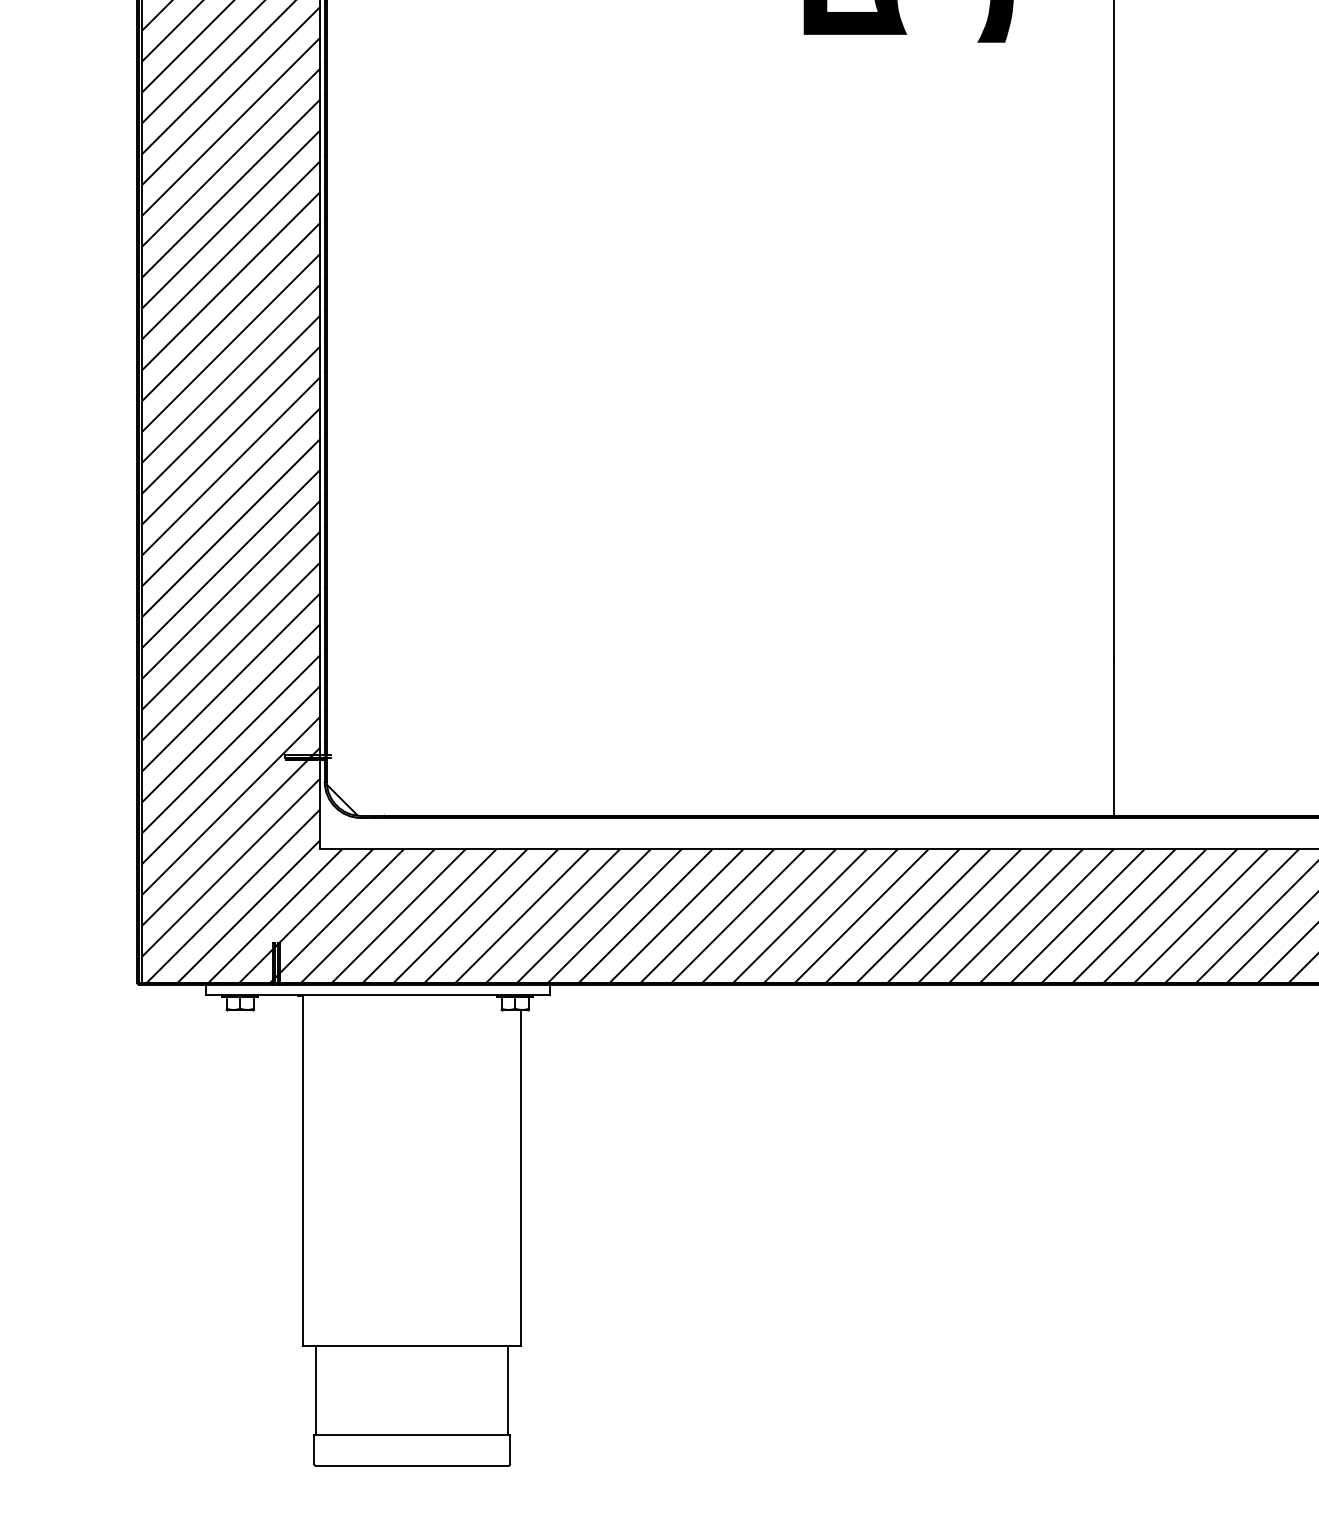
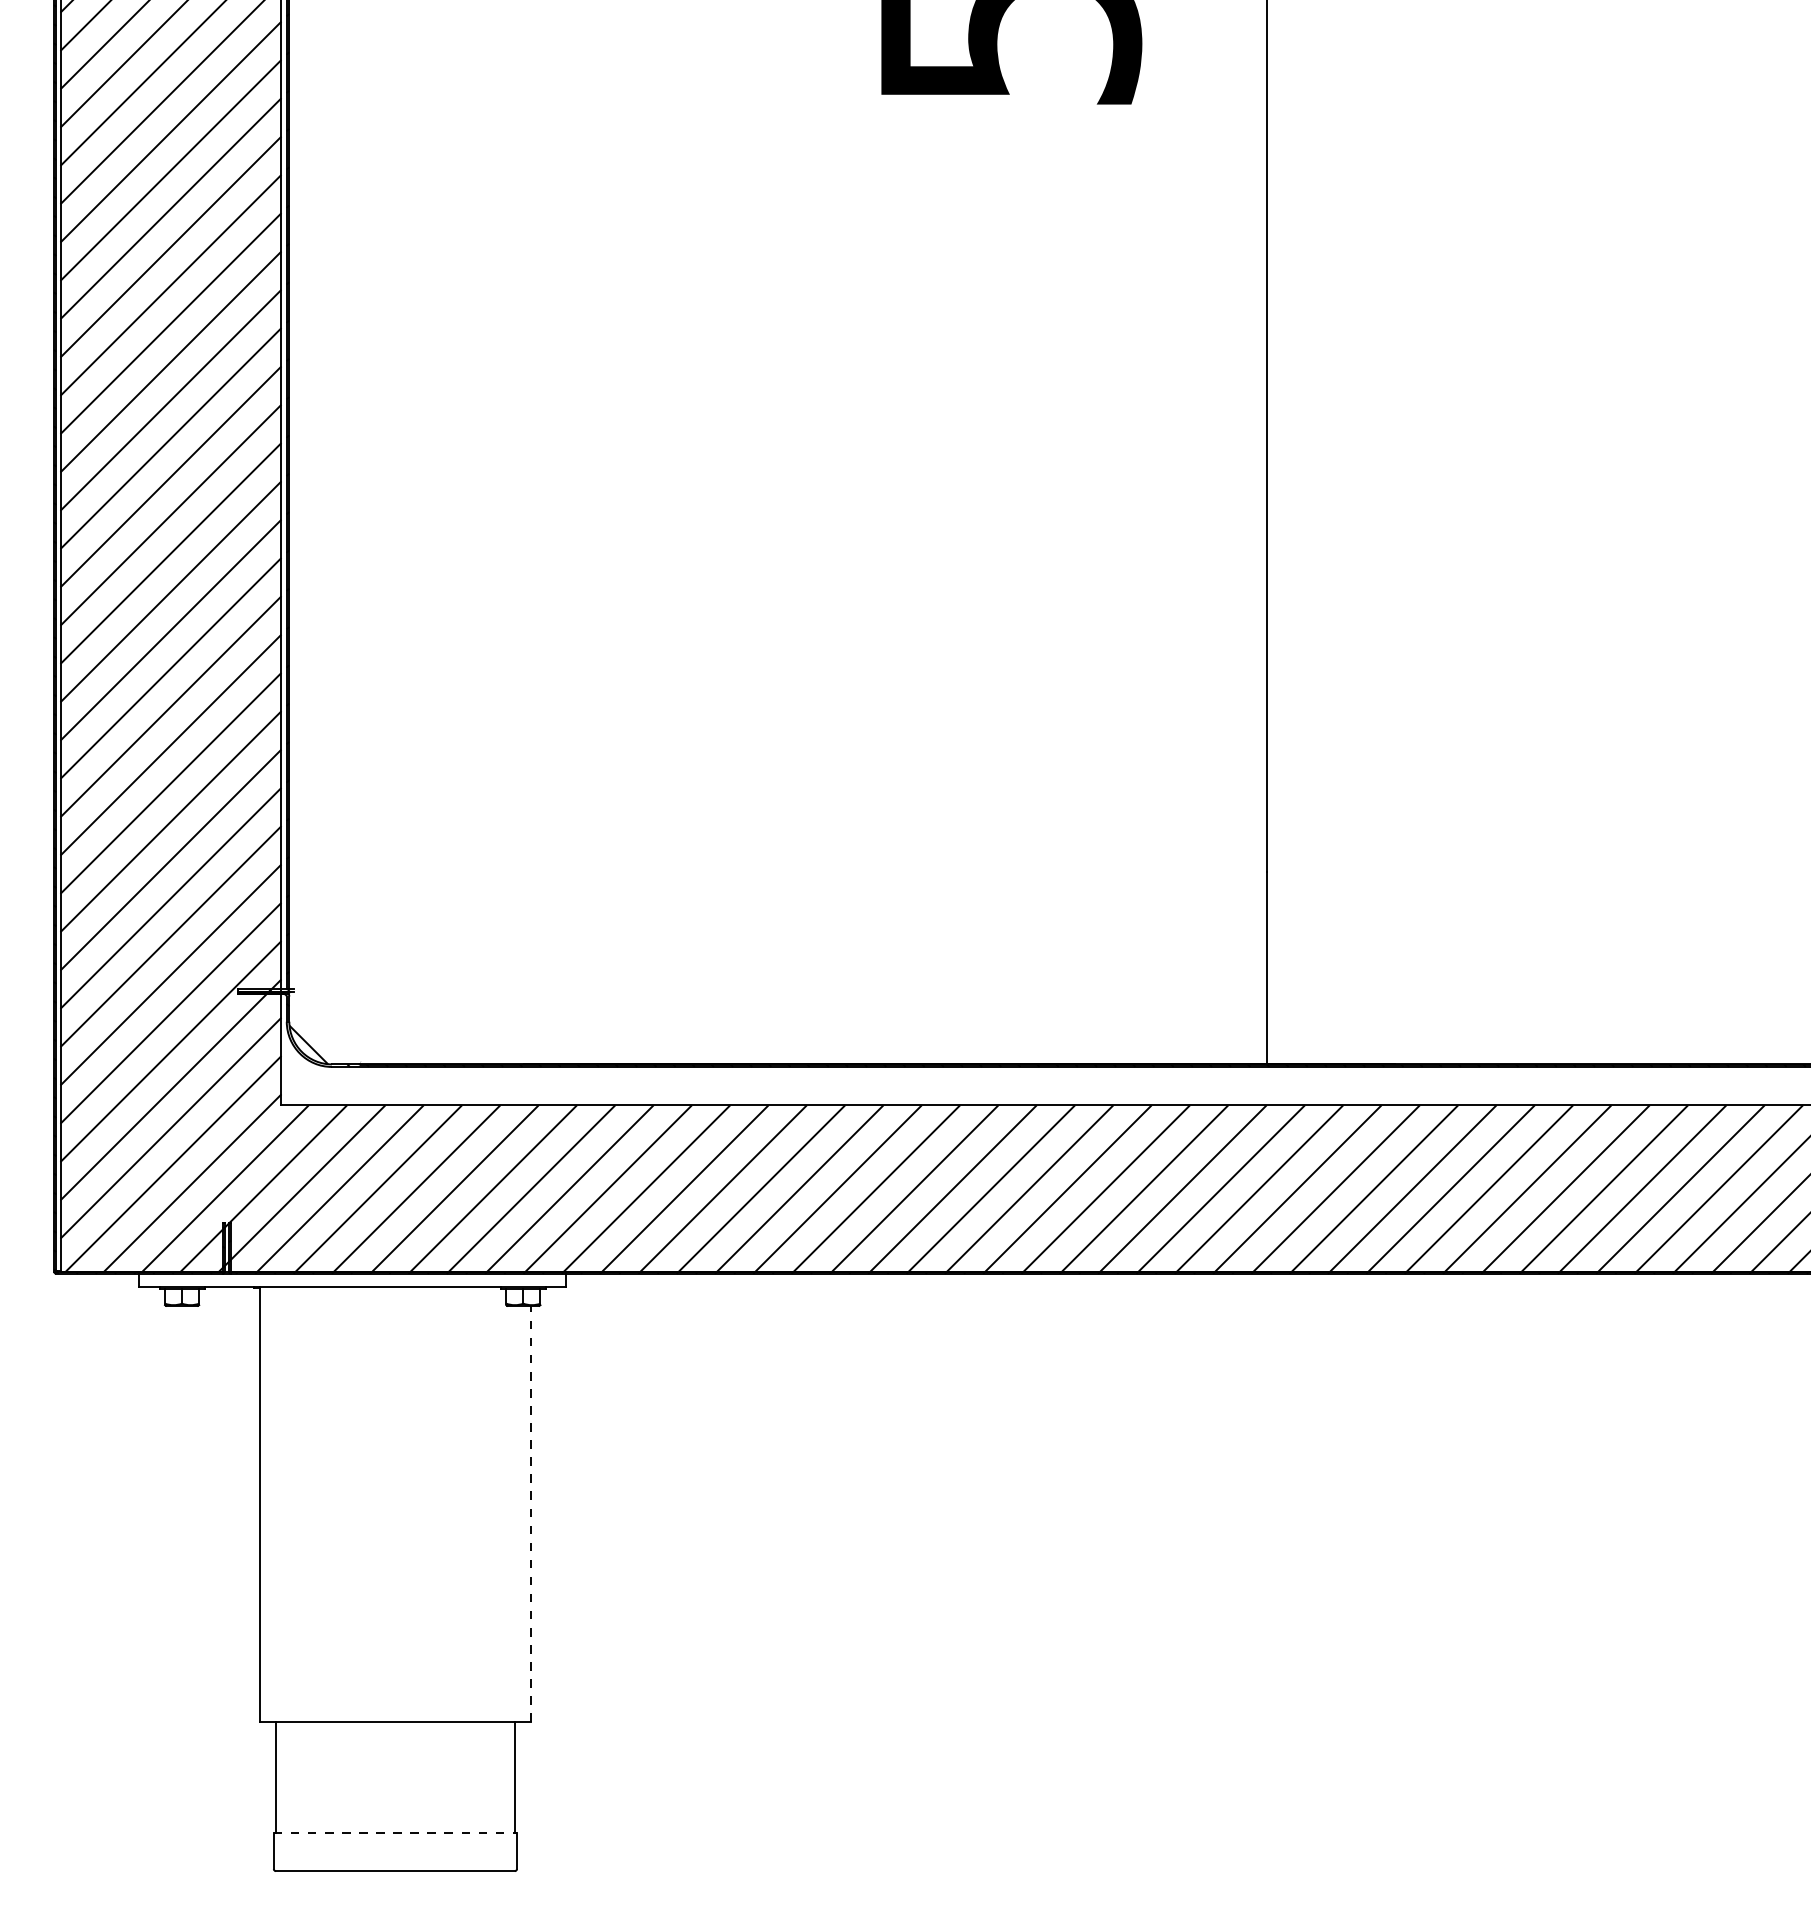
line: (521, 1177) -> (530, 1513), solid -> dashed
line: (412, 1434) -> (395, 1832), solid -> dashed

